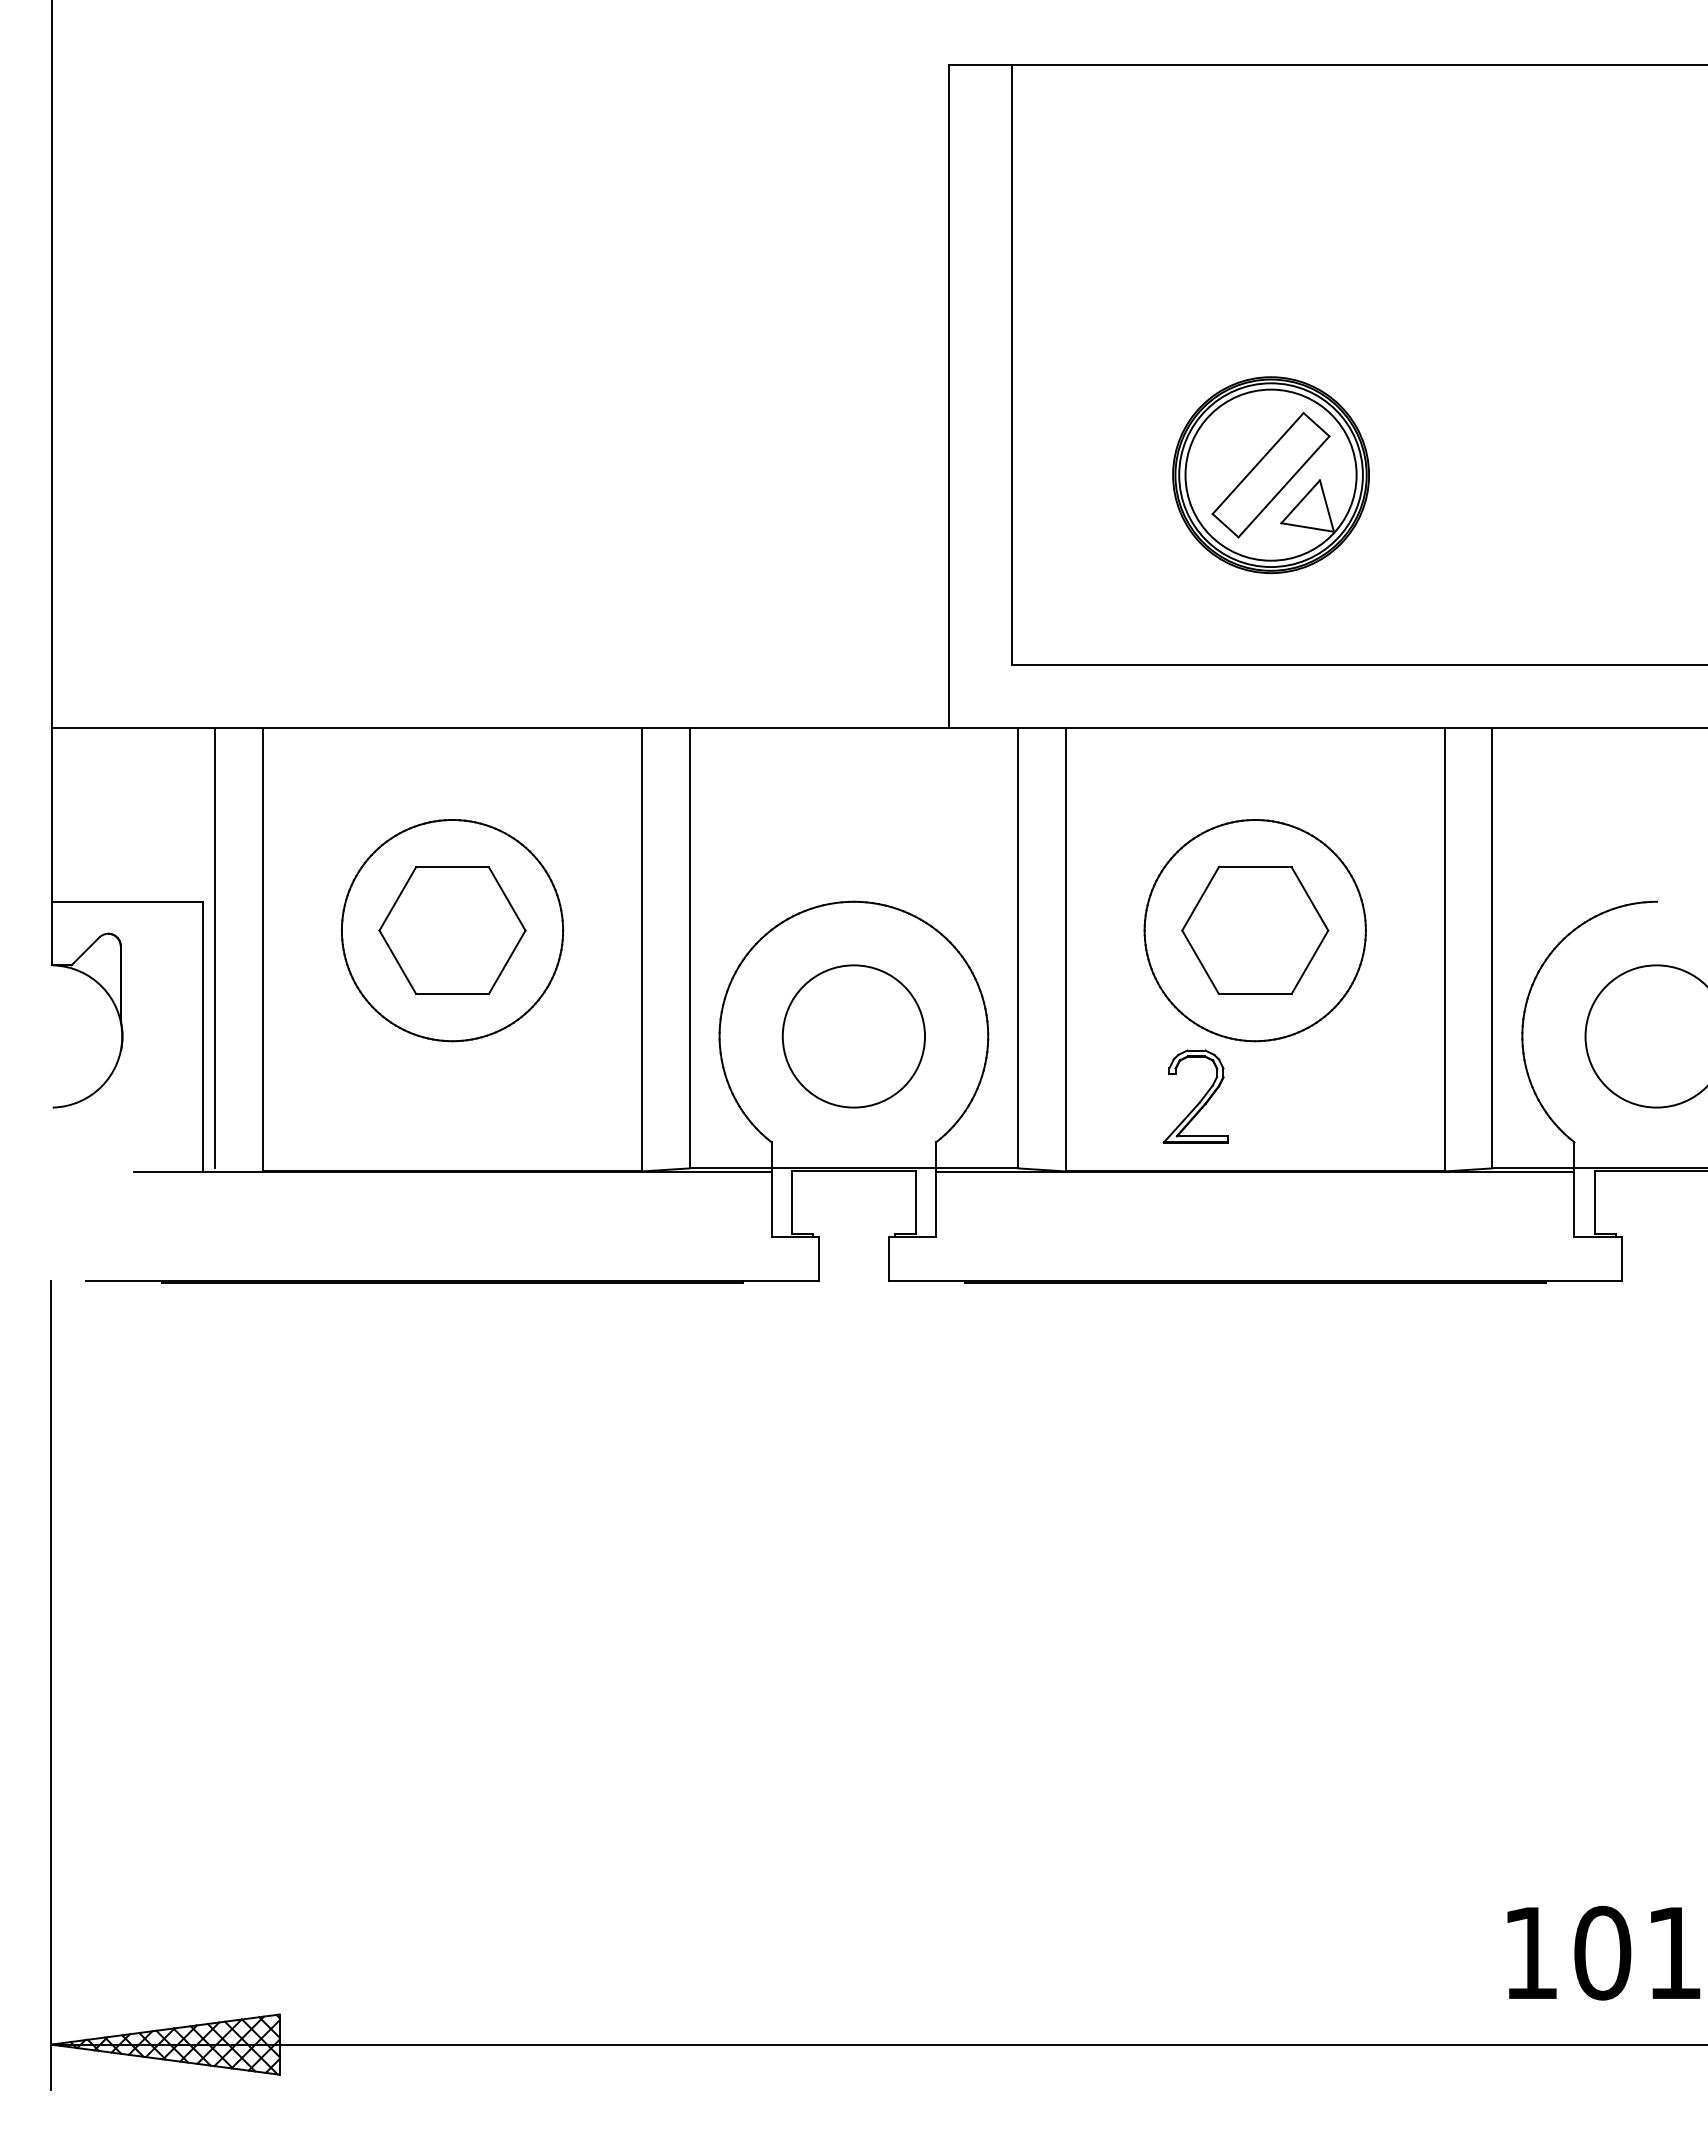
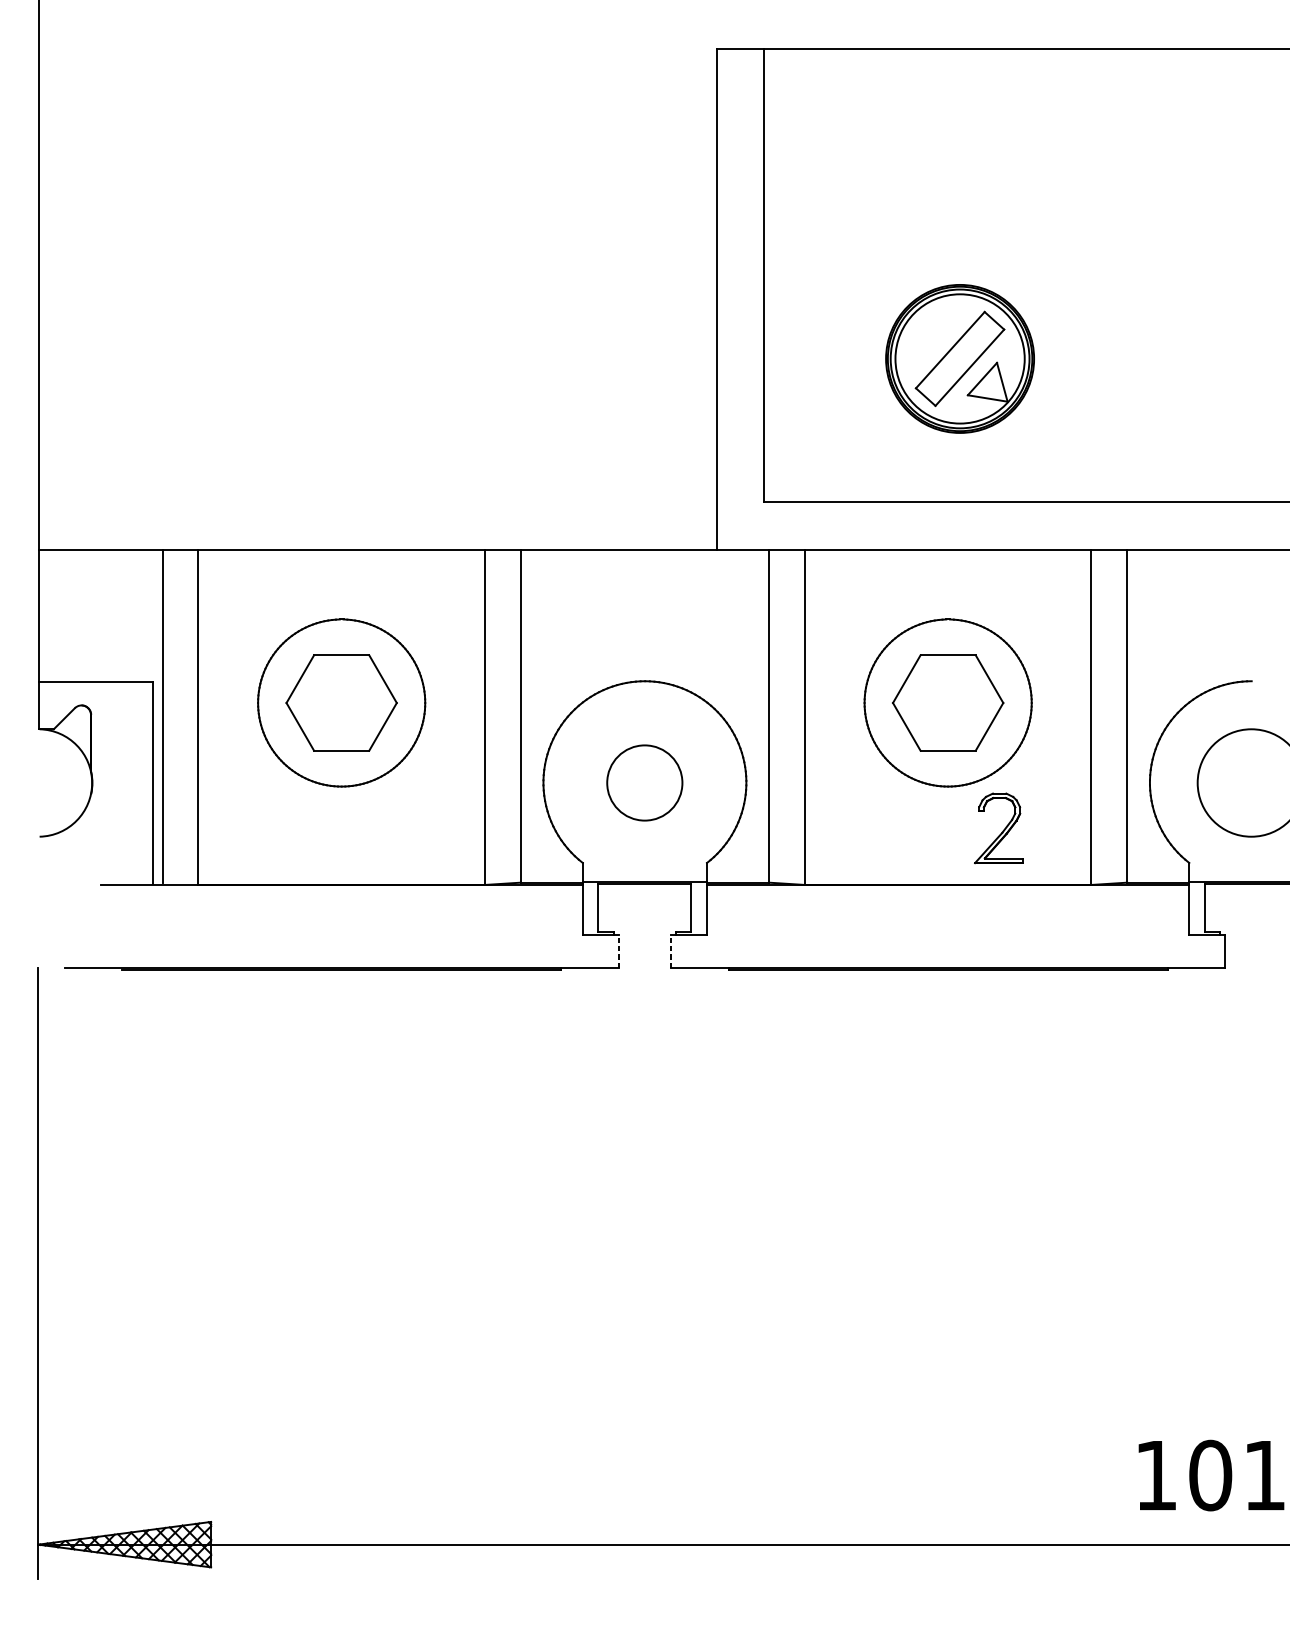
circle: (853, 1036) -> (644, 783), size x0.7
part: (1201, 1098) -> (1003, 829), moved
line: (819, 1258) -> (618, 950), solid -> dashed
line: (888, 1258) -> (671, 950), solid -> dashed

